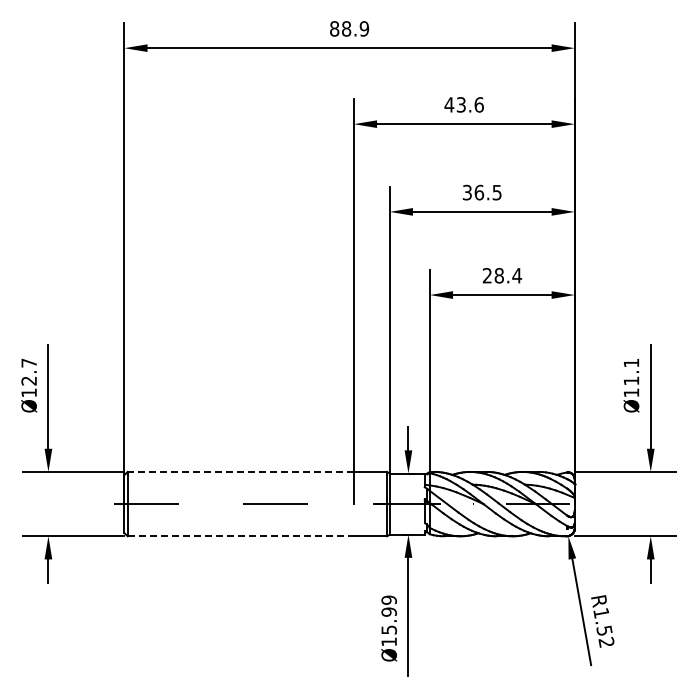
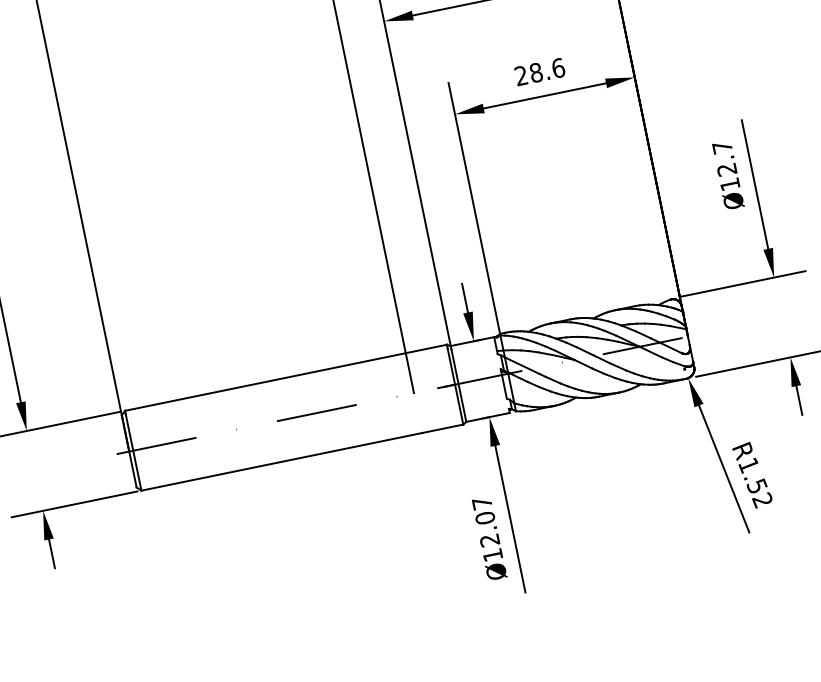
text: (517, 275) -> (558, 67), 28.4 -> 28.6
text: (631, 371) -> (724, 157), Ø11.1 -> Ø12.7
line: (240, 471) -> (264, 381), dashed -> solid
line: (241, 536) -> (282, 461), dashed -> solid
text: (388, 614) -> (485, 521), Ø15.99 -> Ø12.07

